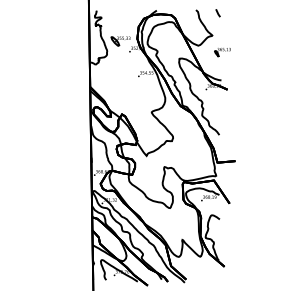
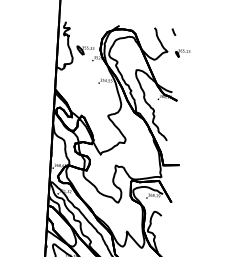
part: (222, 52) -> (182, 53), moved

